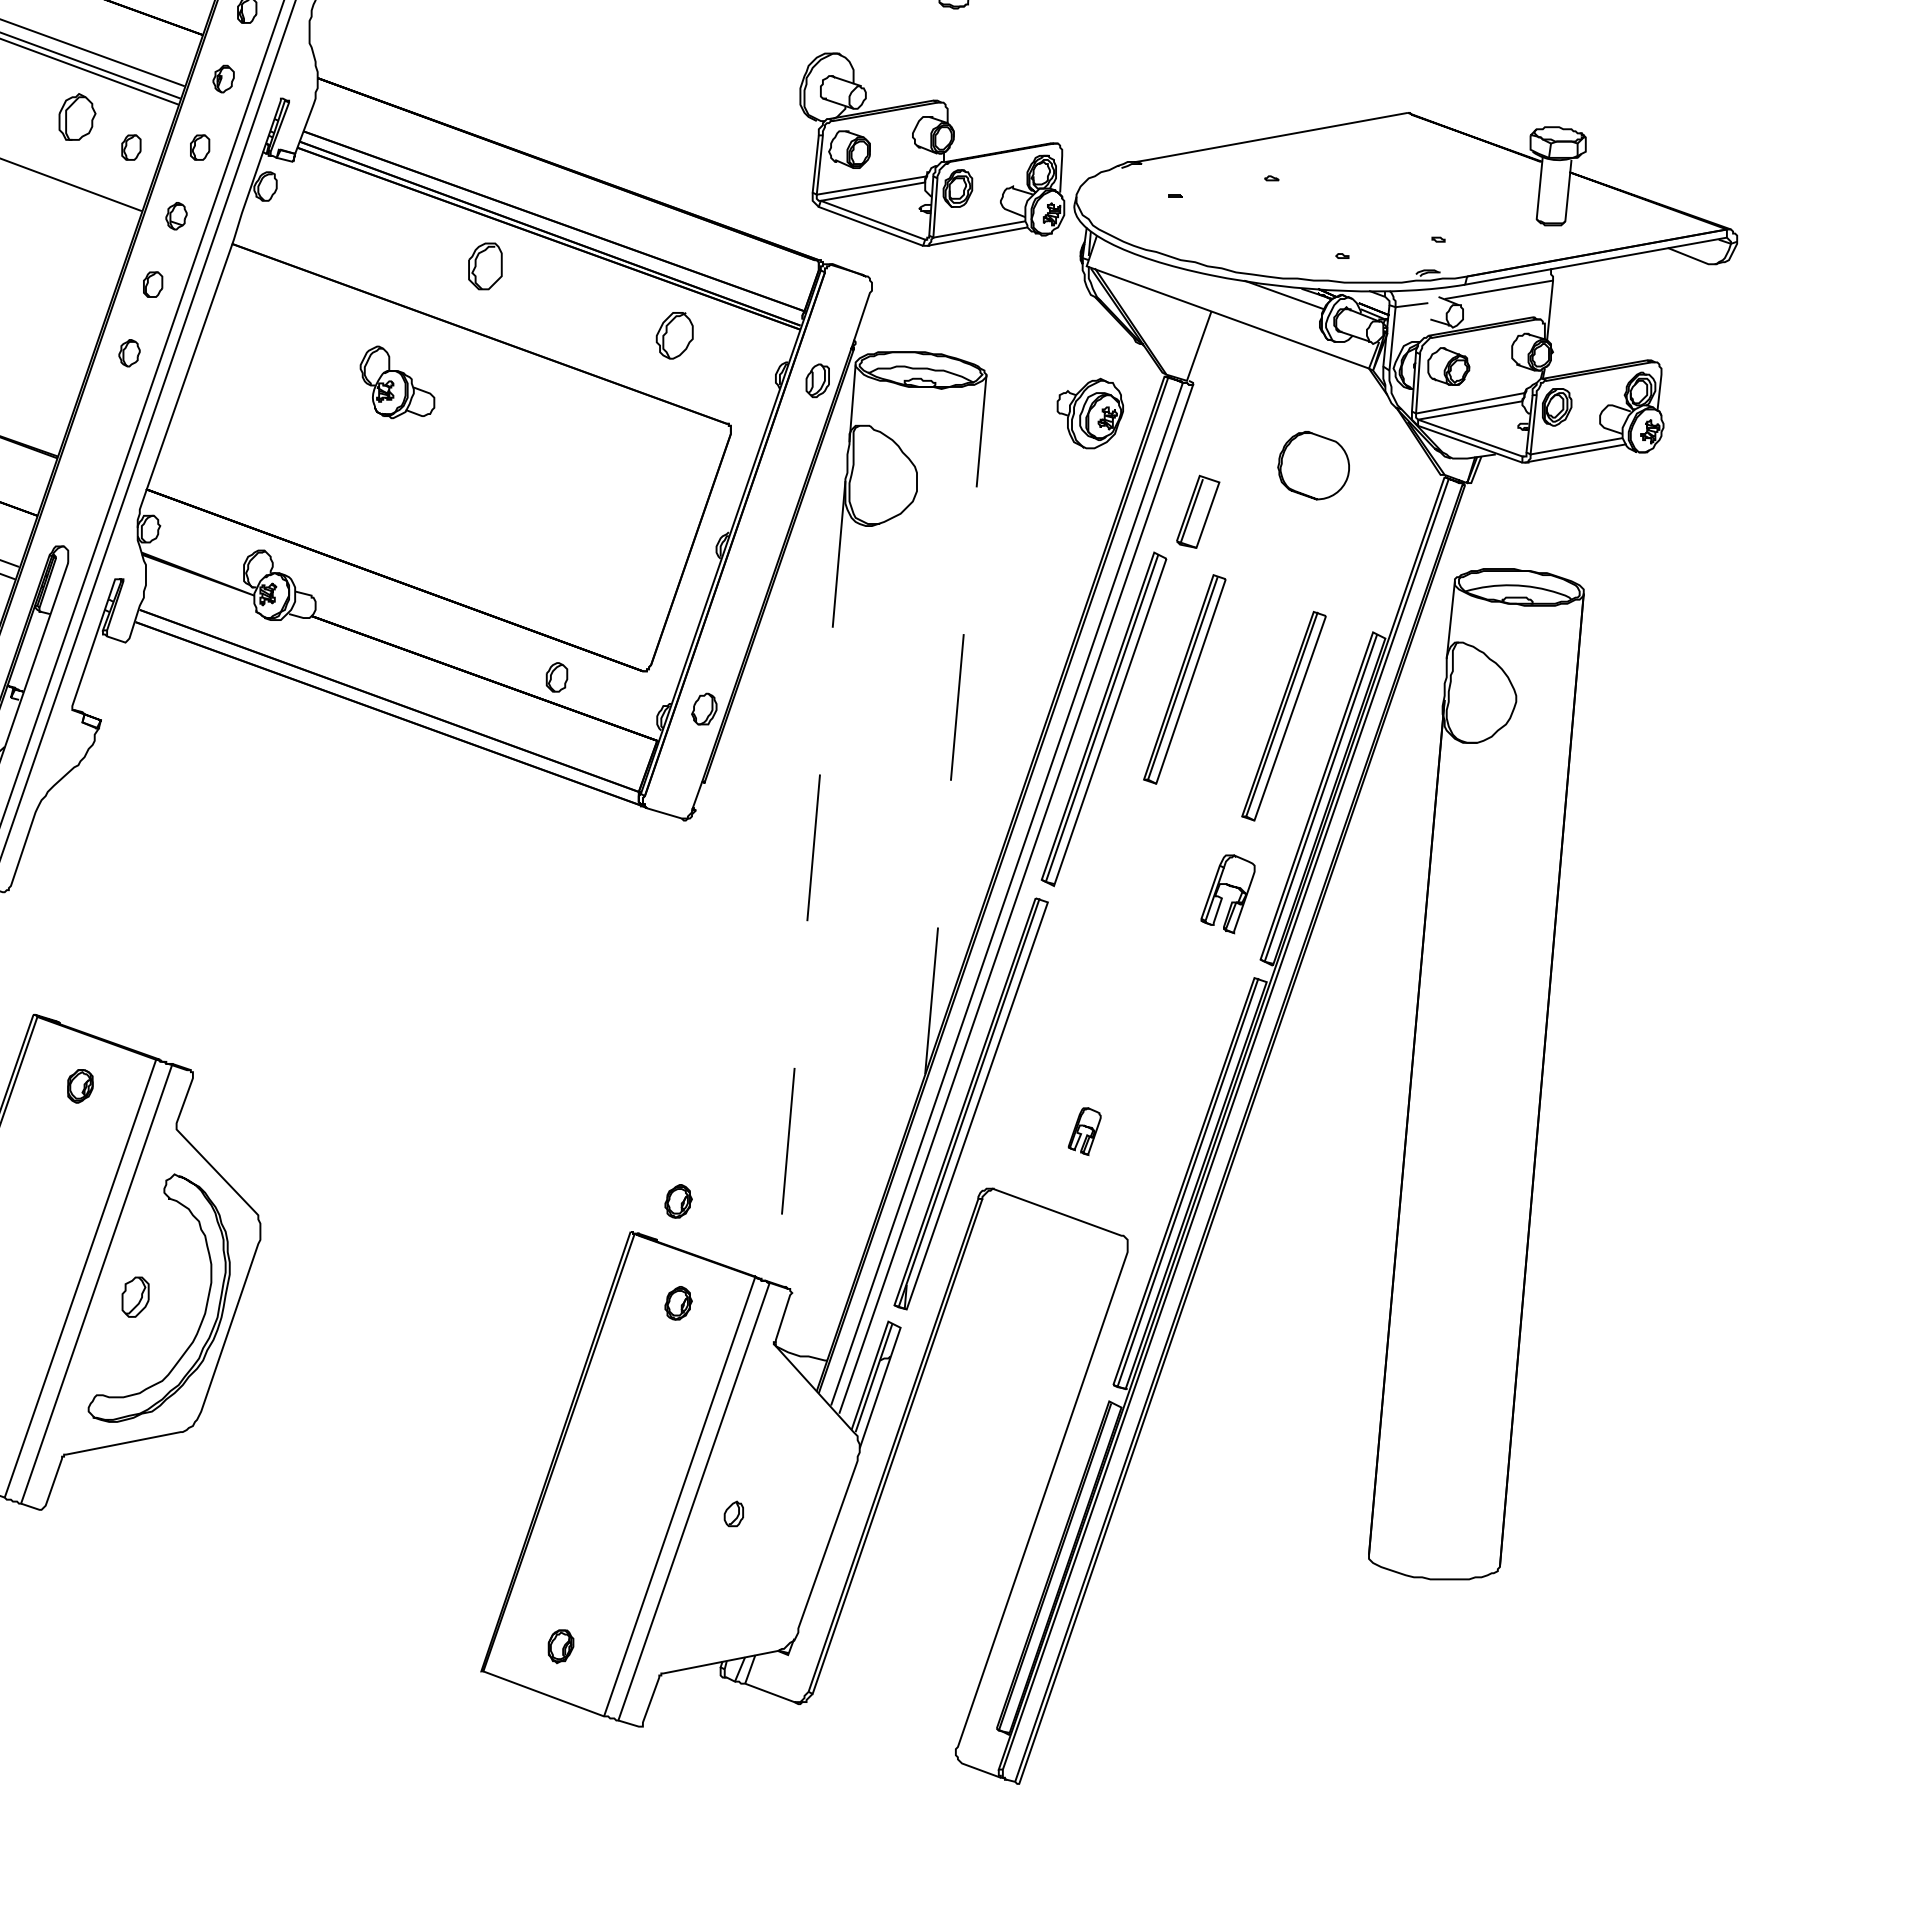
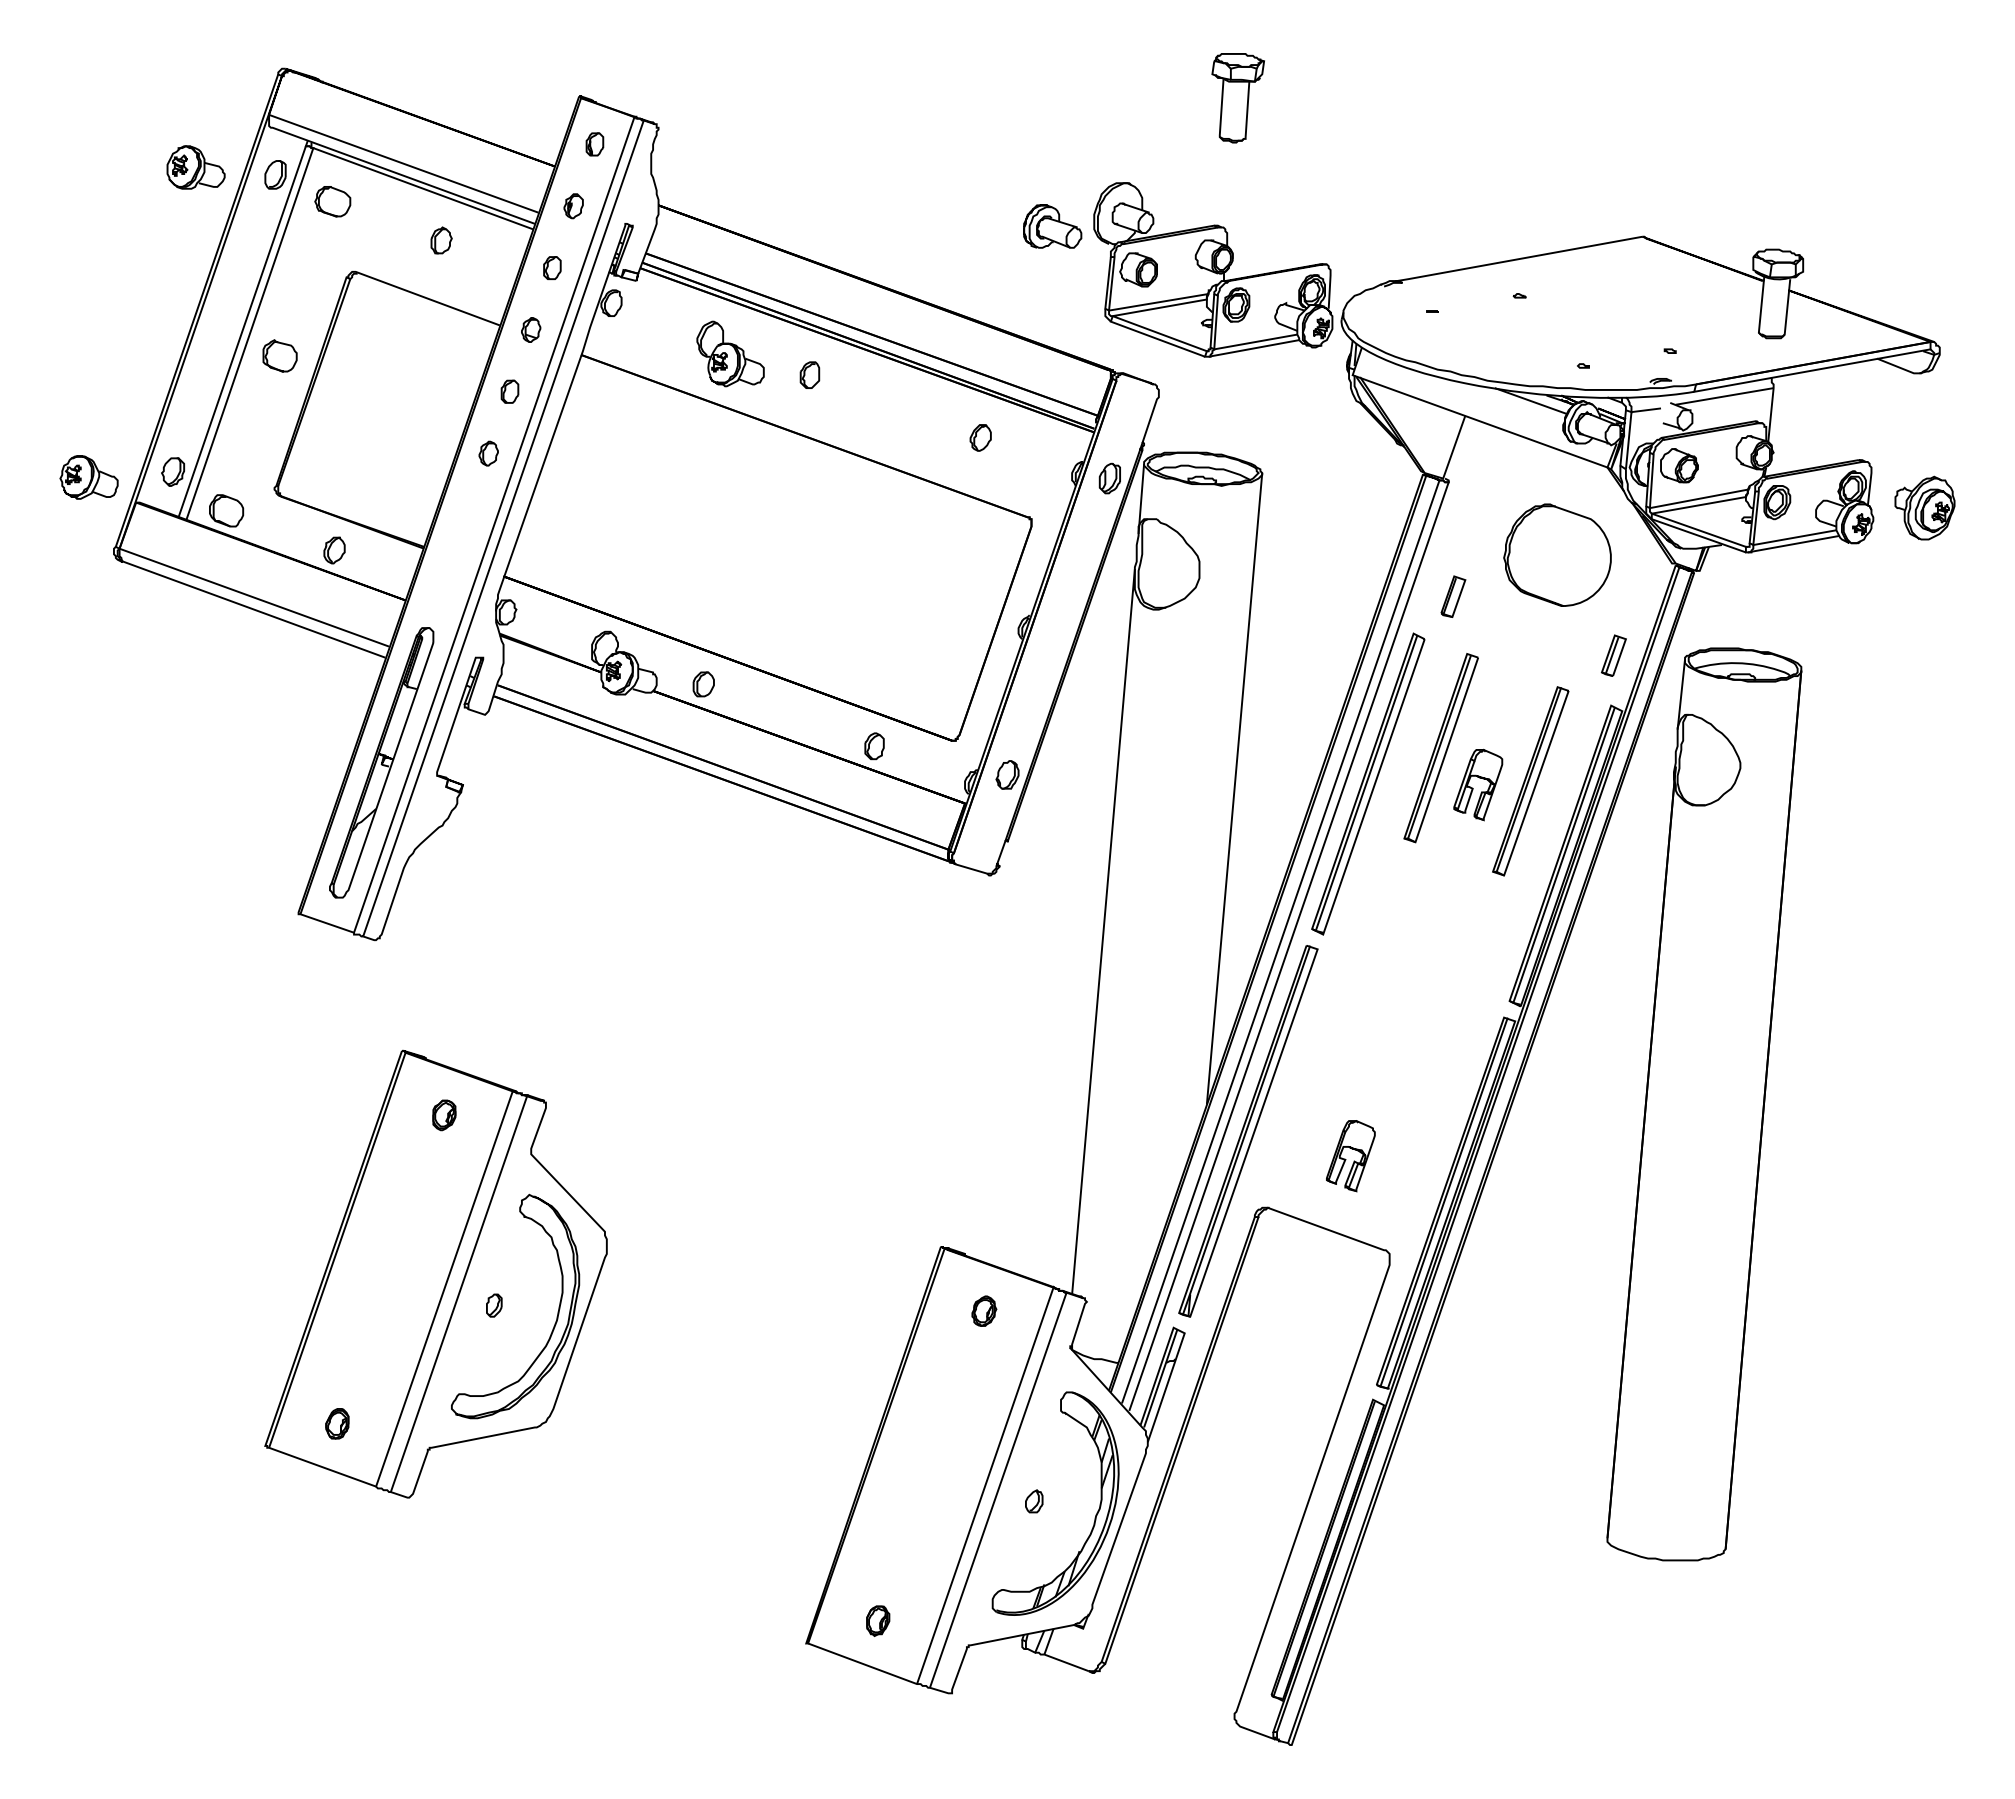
part: (754, 101) -> (1052, 226), added
part: (77, 117) -> (441, 240), size x0.62
part: (131, 148) -> (490, 268), removed
part: (484, 265) -> (809, 374), size x0.62
part: (674, 335) -> (980, 437), size x0.62
part: (397, 381) -> (730, 353), moved
part: (1089, 412) -> (1924, 507), moved
part: (1313, 464) -> (1557, 554), size x1.67
part: (1198, 511) -> (1453, 596), size x0.62
part: (1375, 576) -> (1613, 655), added
part: (367, 608) -> (703, 684), added
line: (955, 724) -> (1234, 788), dashed -> solid
line: (810, 883) -> (1103, 932), dashed -> solid
part: (1229, 887) -> (1479, 778), moved
part: (1084, 1131) -> (1350, 1156), size x1.67
part: (678, 1200) -> (984, 1218), removed
part: (135, 1296) -> (494, 1305), size x0.62
part: (800, 1531) -> (1094, 1517), added

